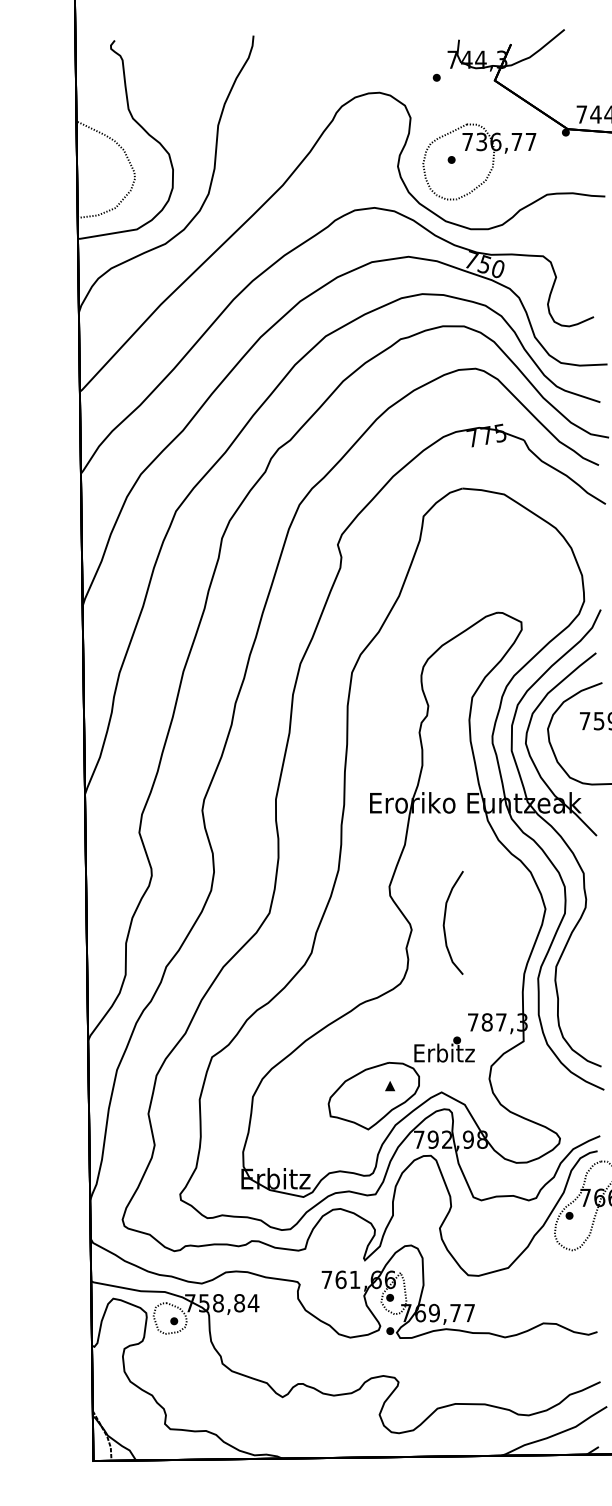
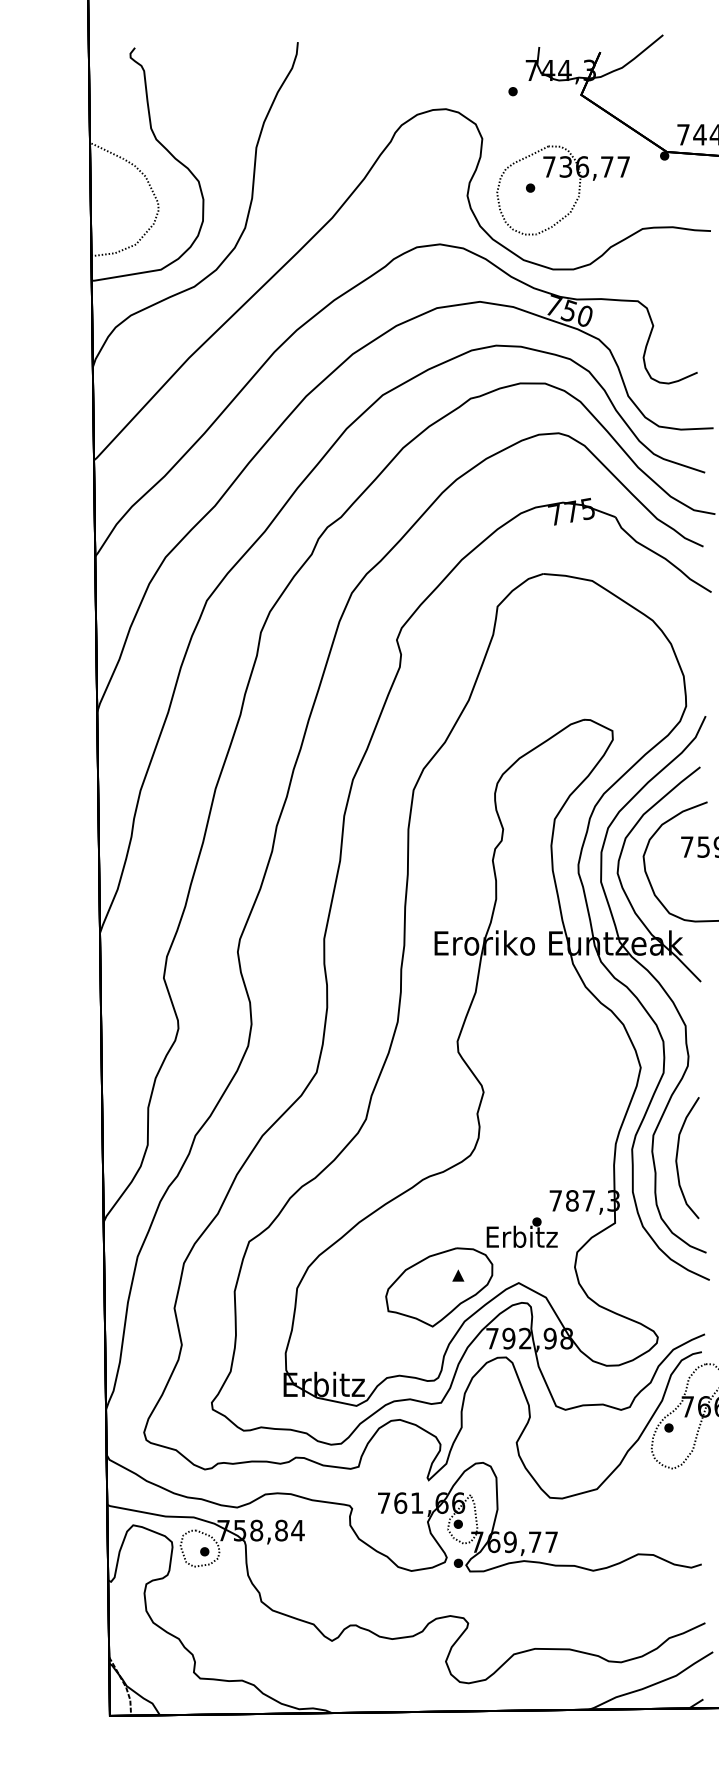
curve: (444, 923) -> (677, 1158), moved

